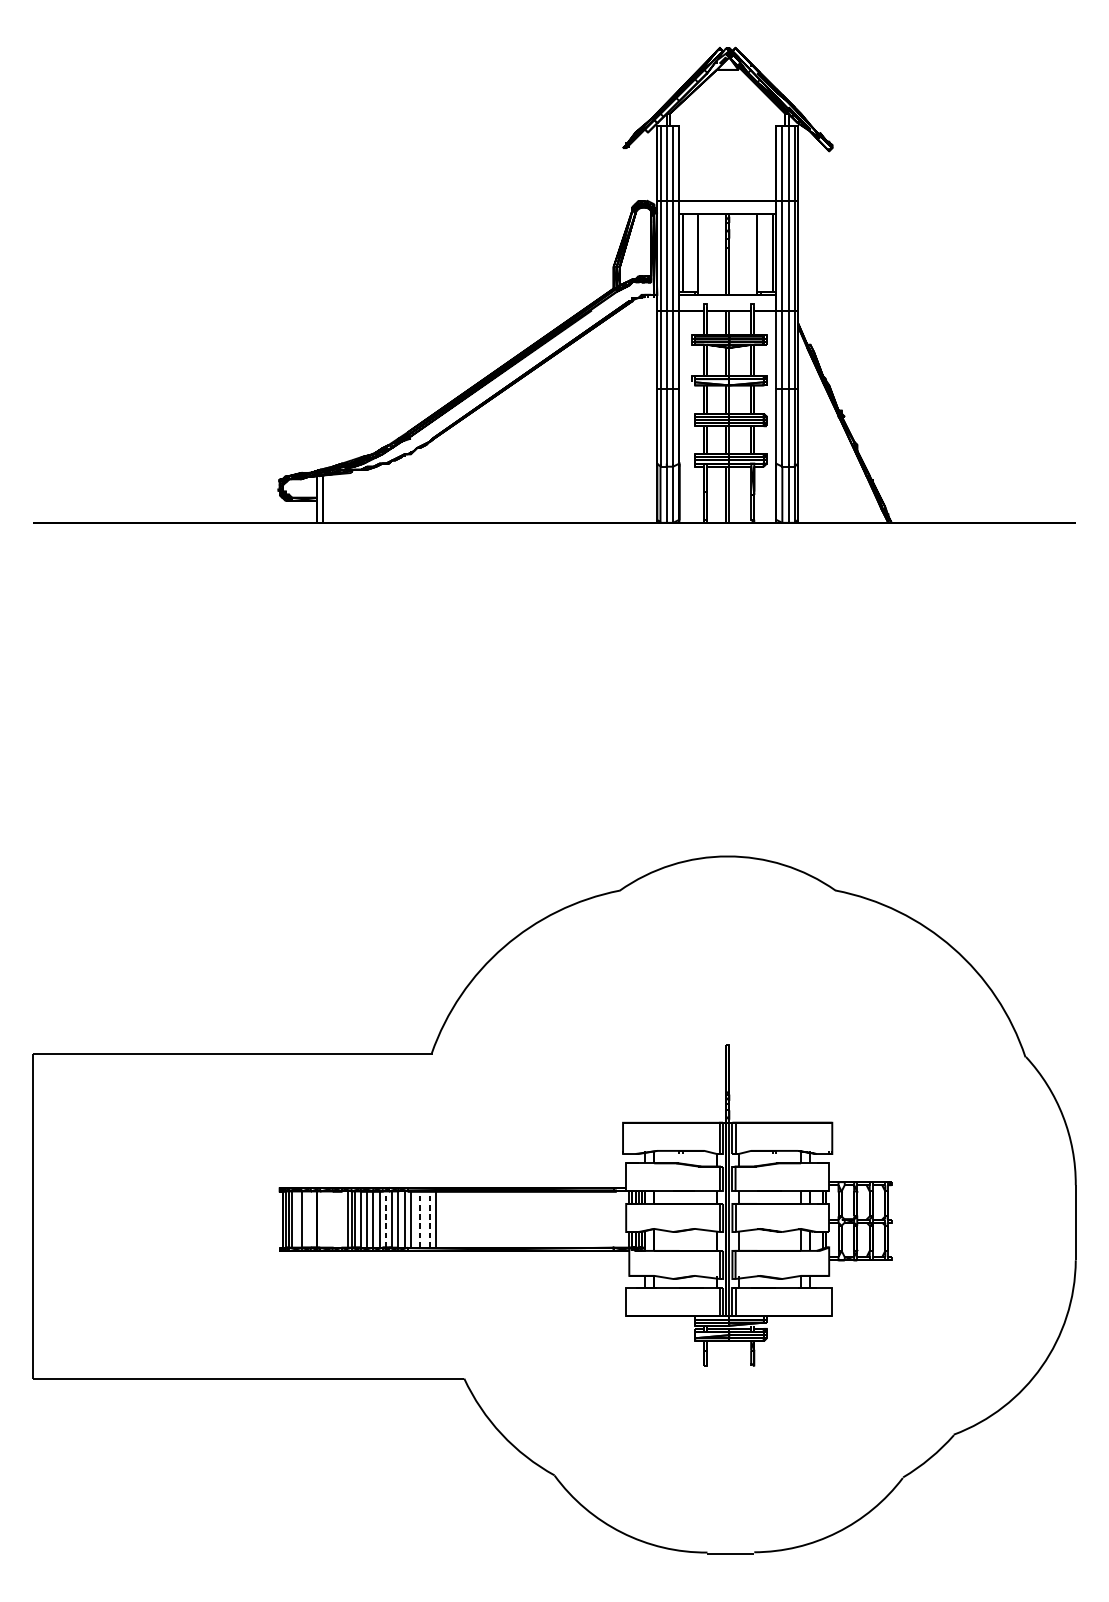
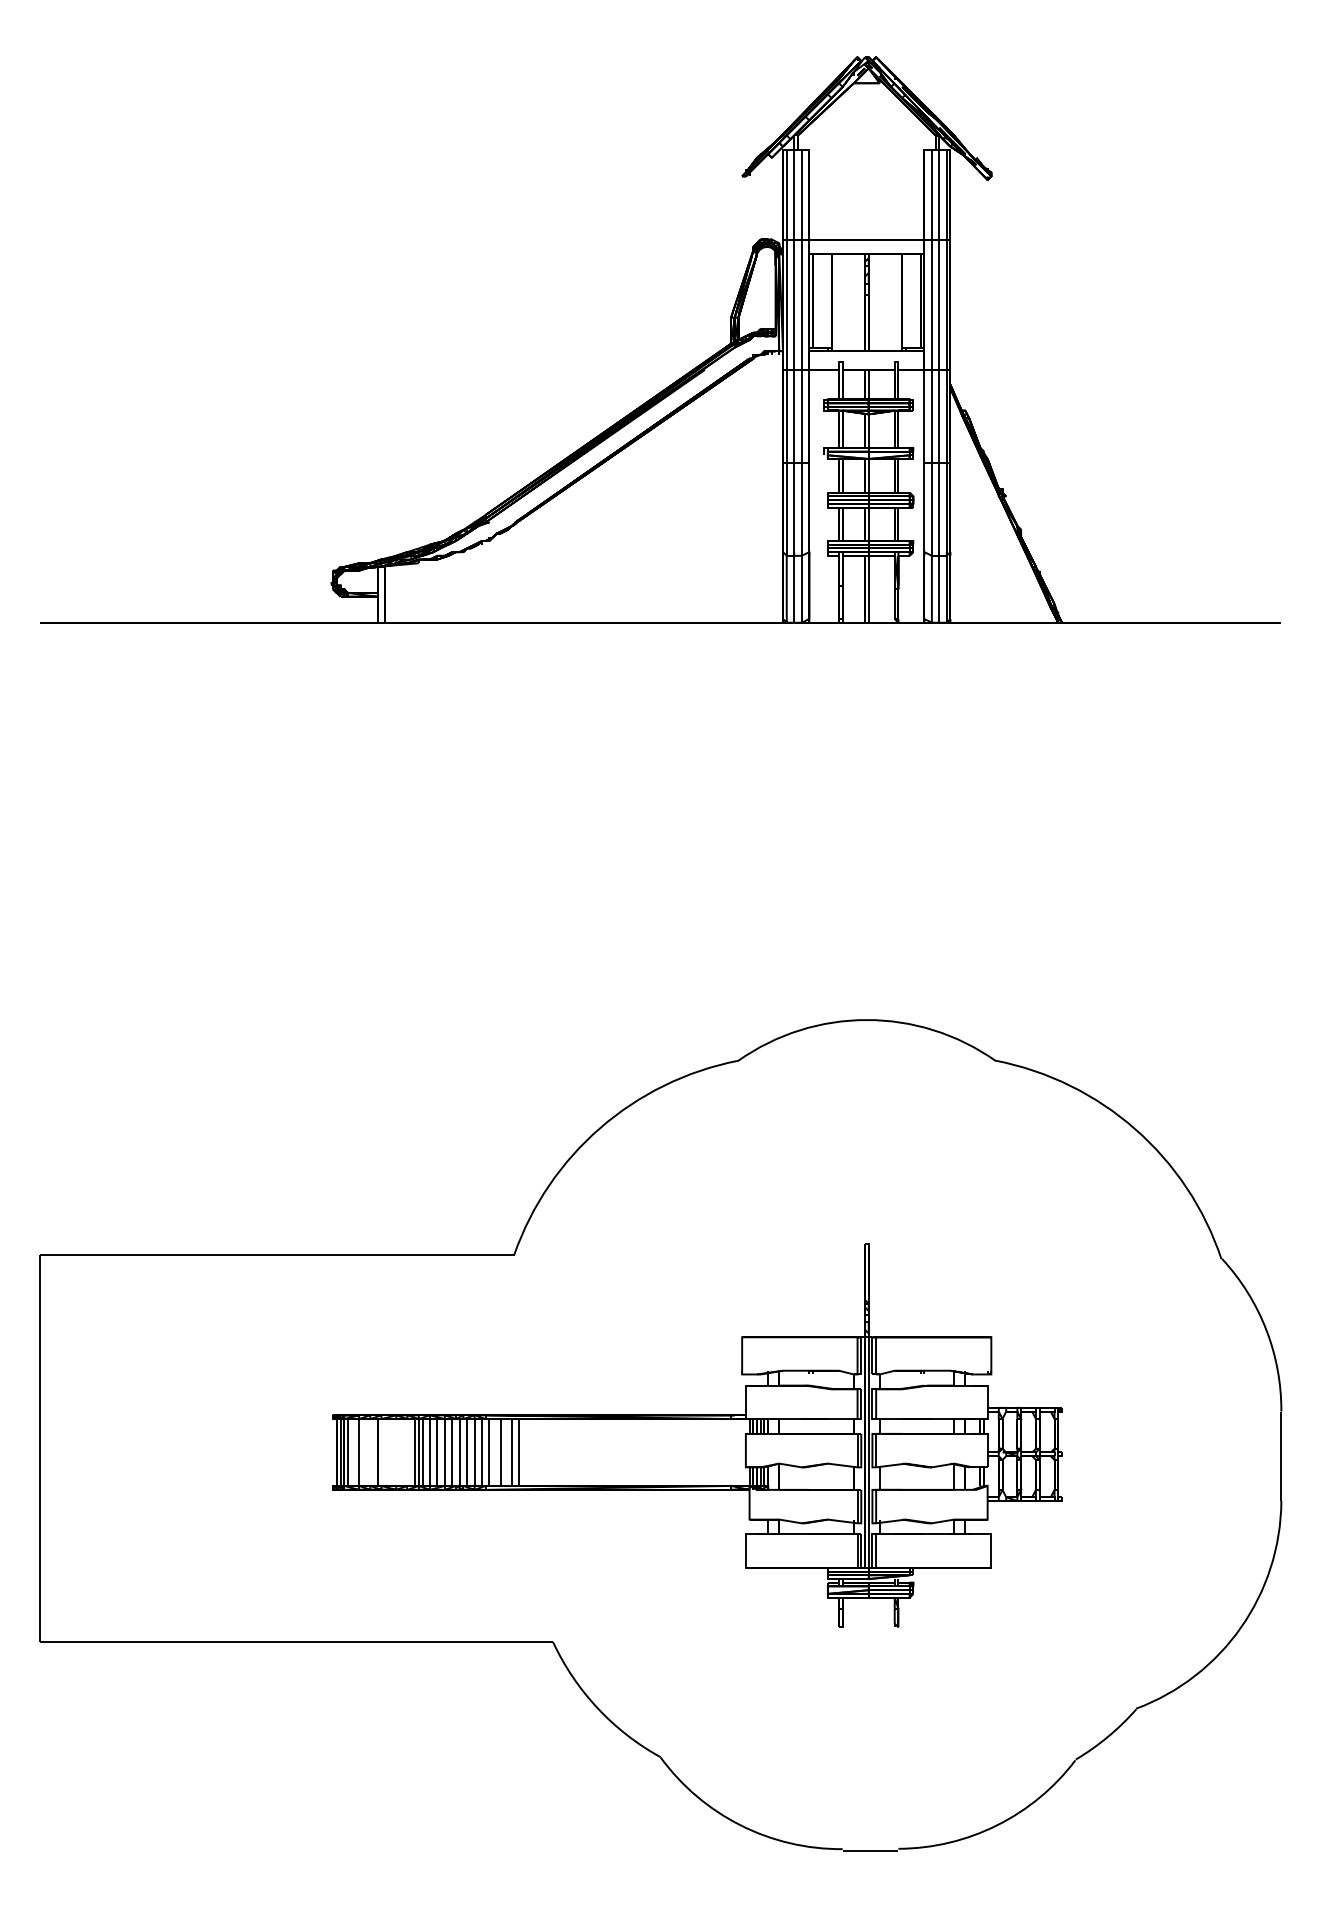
line: (385, 1219) -> (459, 1452), dashed -> solid
line: (420, 1219) -> (500, 1452), dashed -> solid
line: (429, 1219) -> (511, 1452), dashed -> solid

